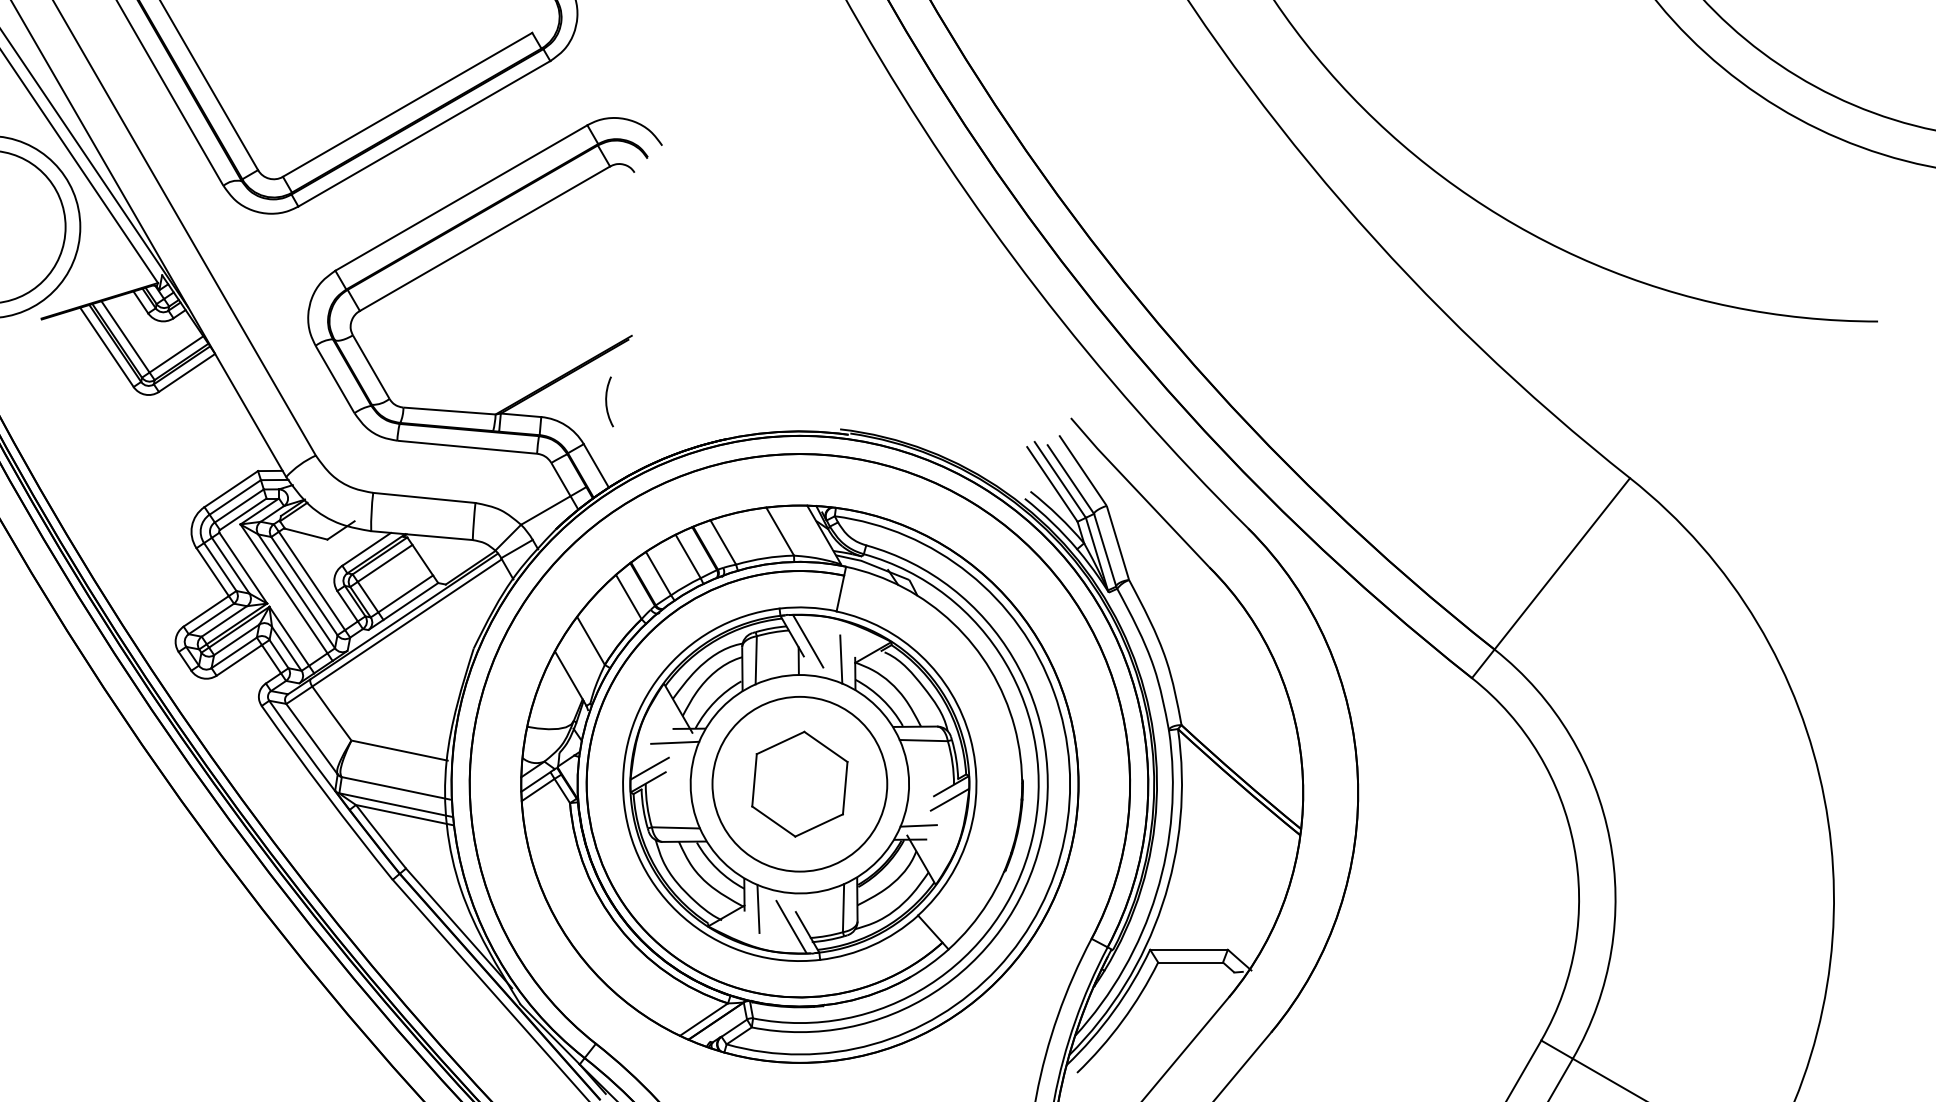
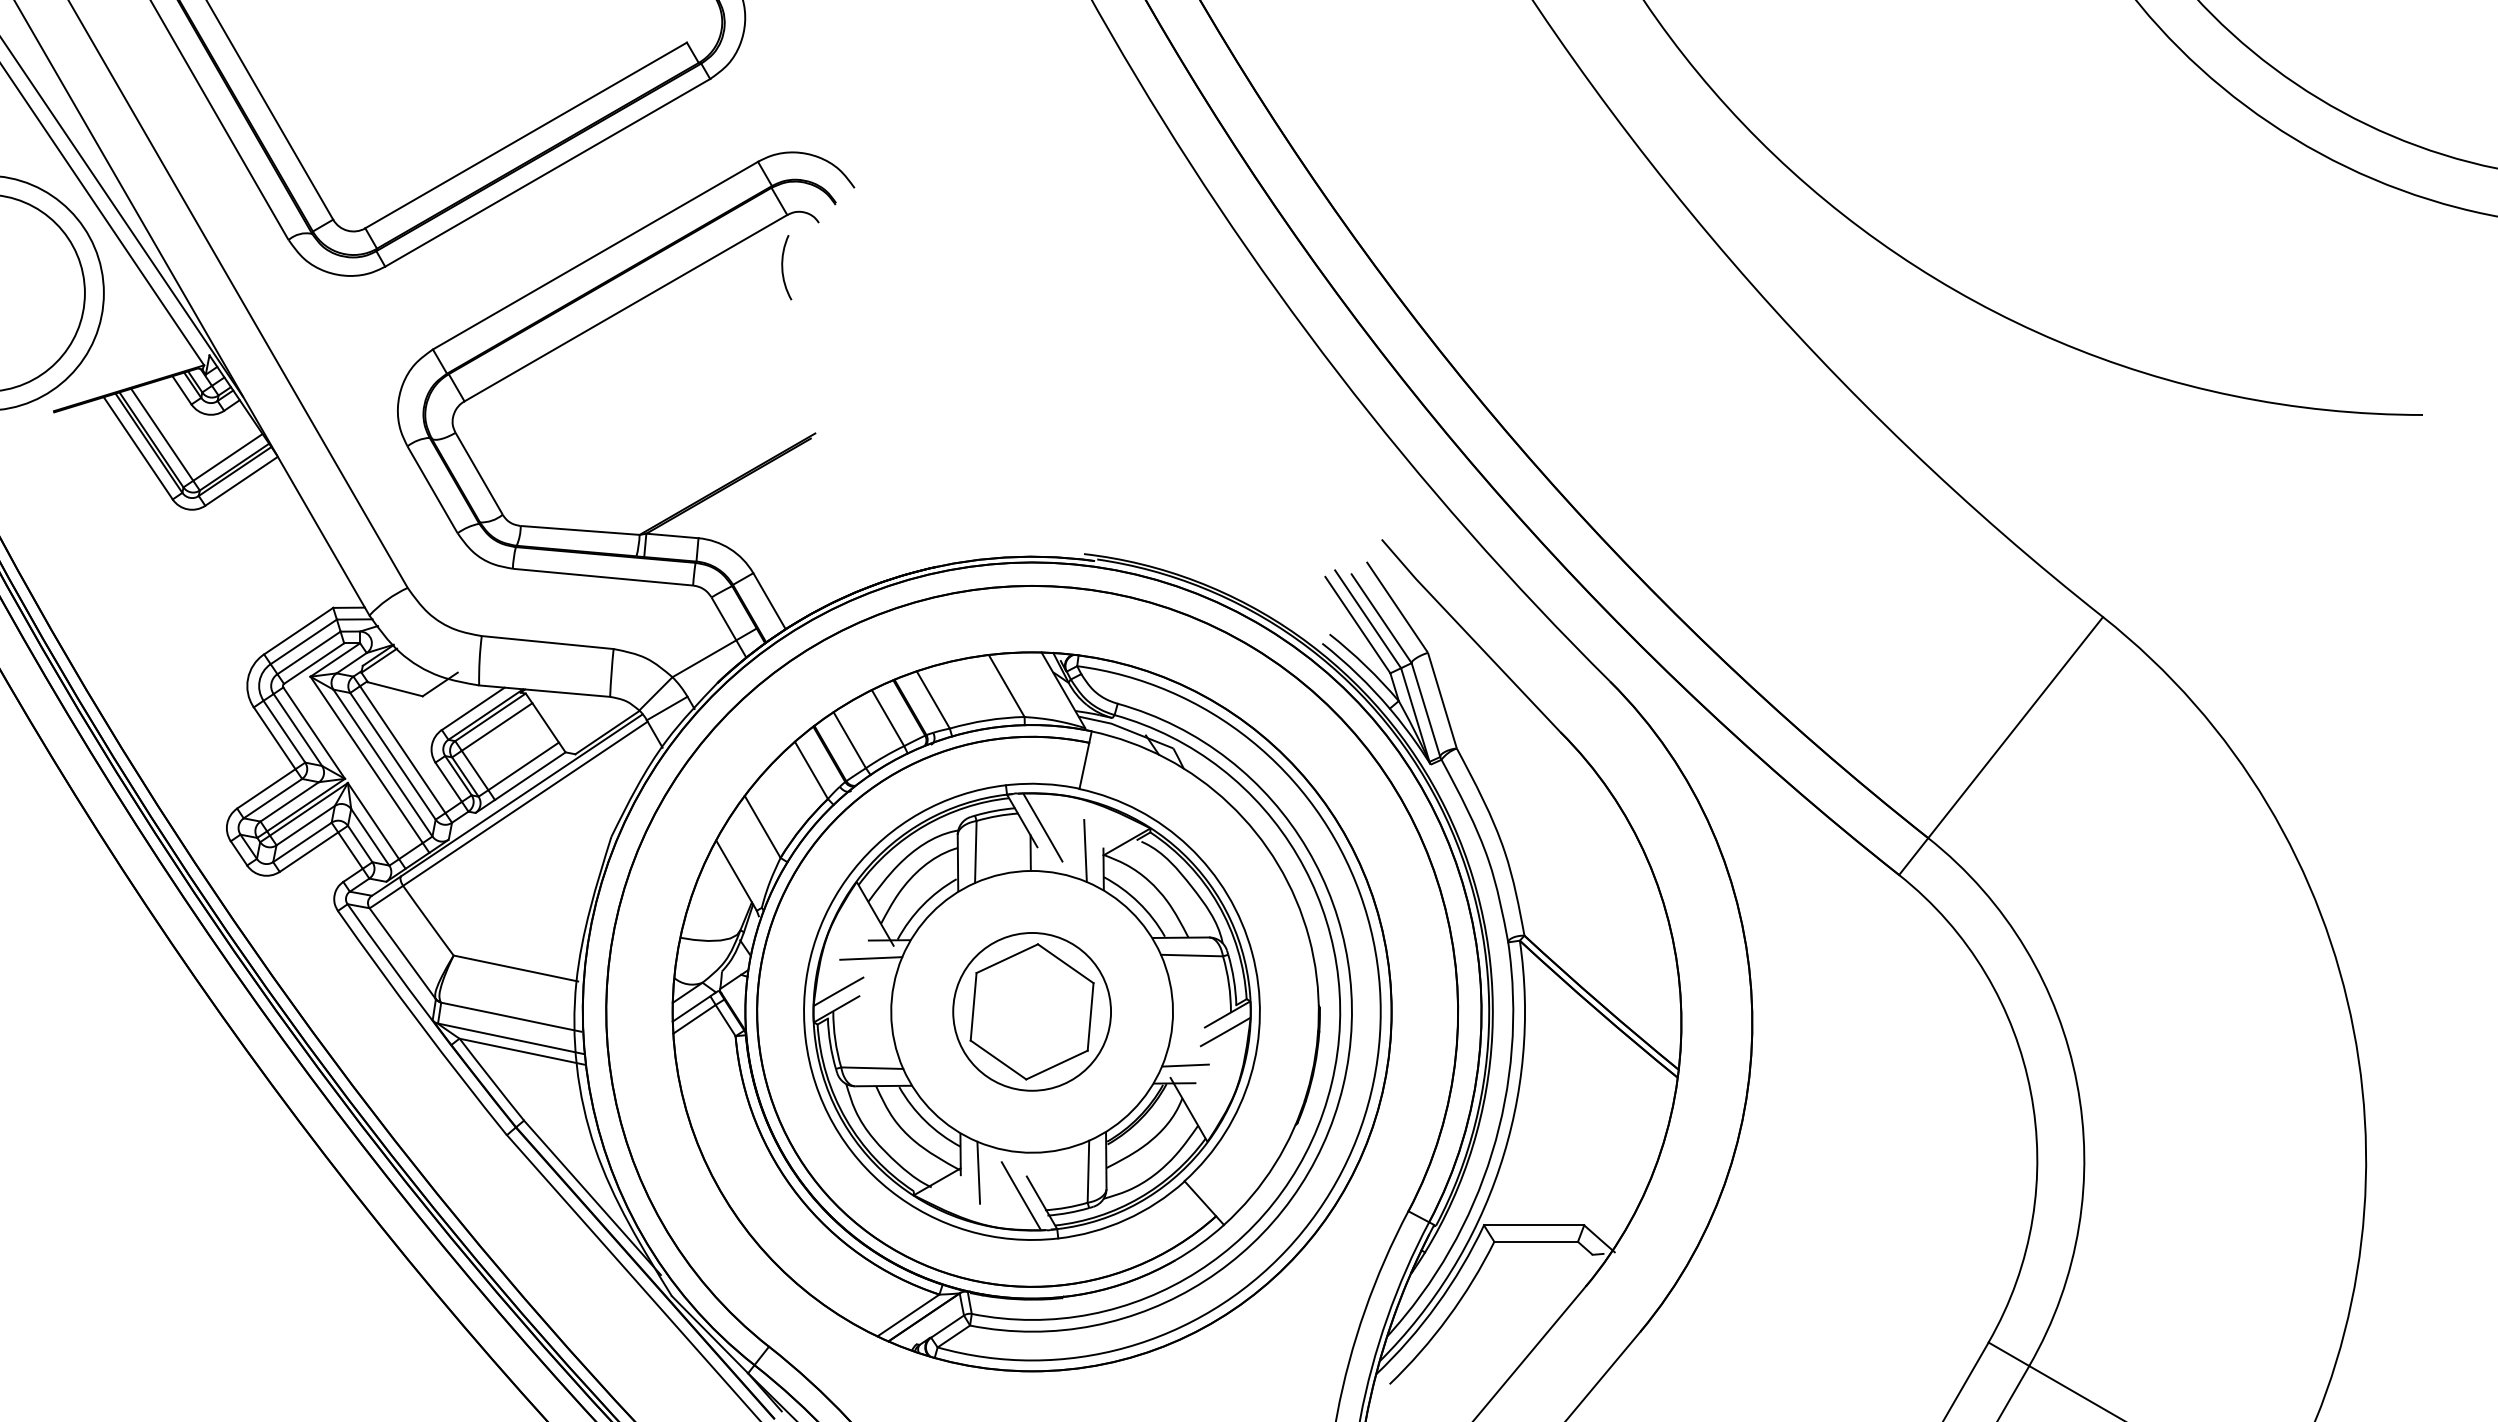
curve: (607, 401) -> (783, 267), moved
circle: (799, 783) -> (1031, 1011), size x0.7

